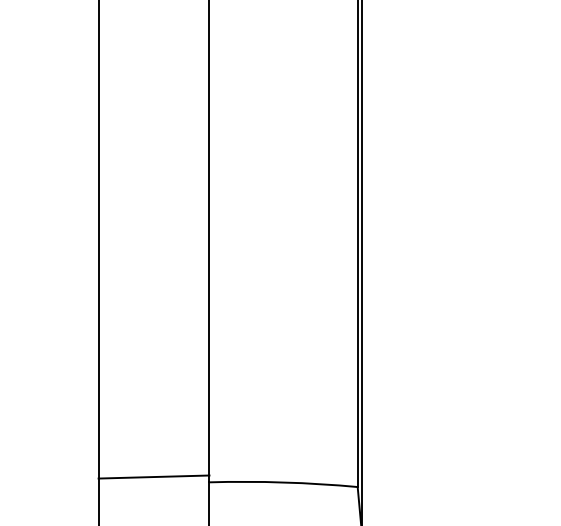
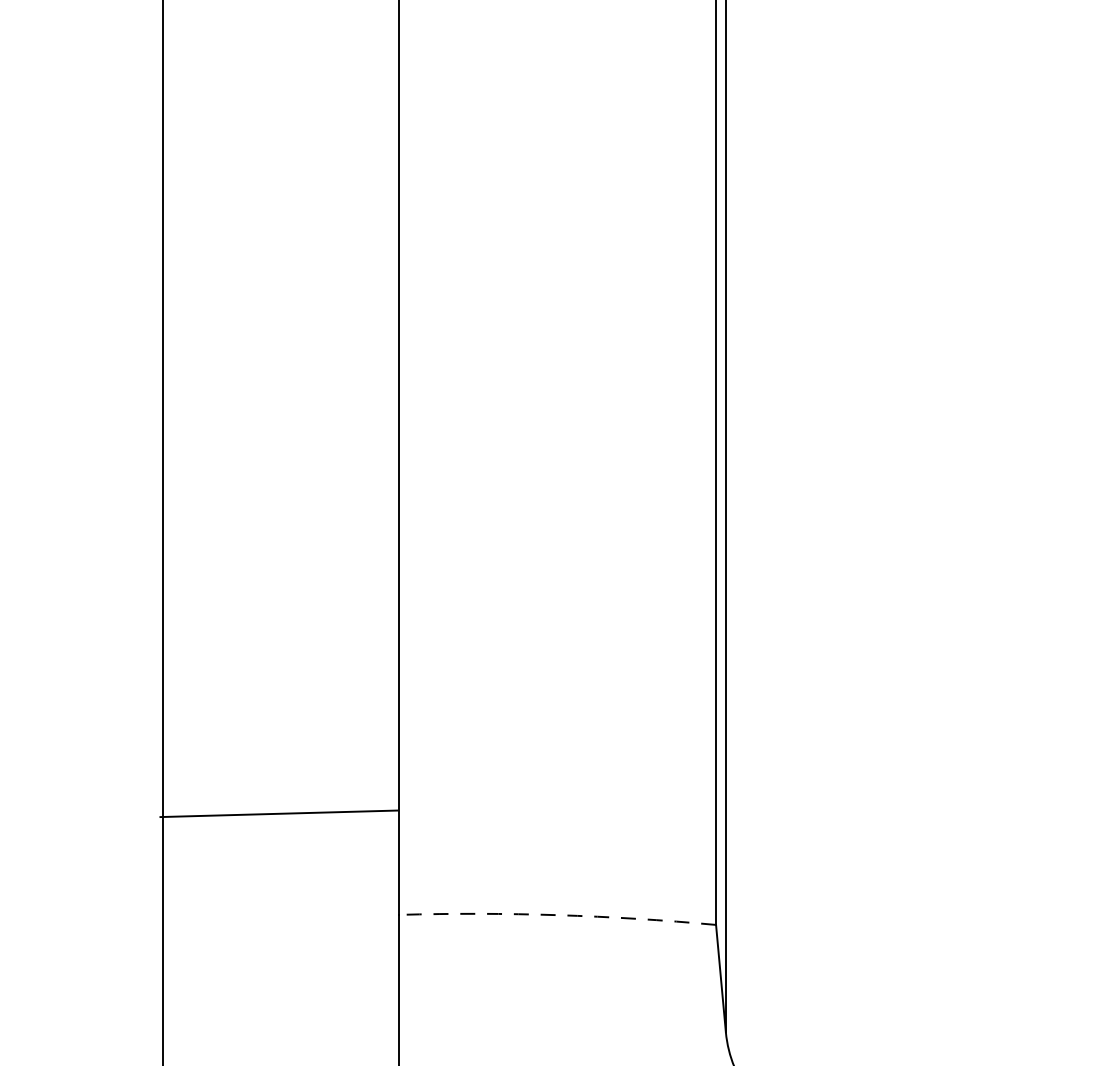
line: (153, 476) -> (277, 812), moved
arc: (283, 482) -> (557, 915), solid -> dashed

